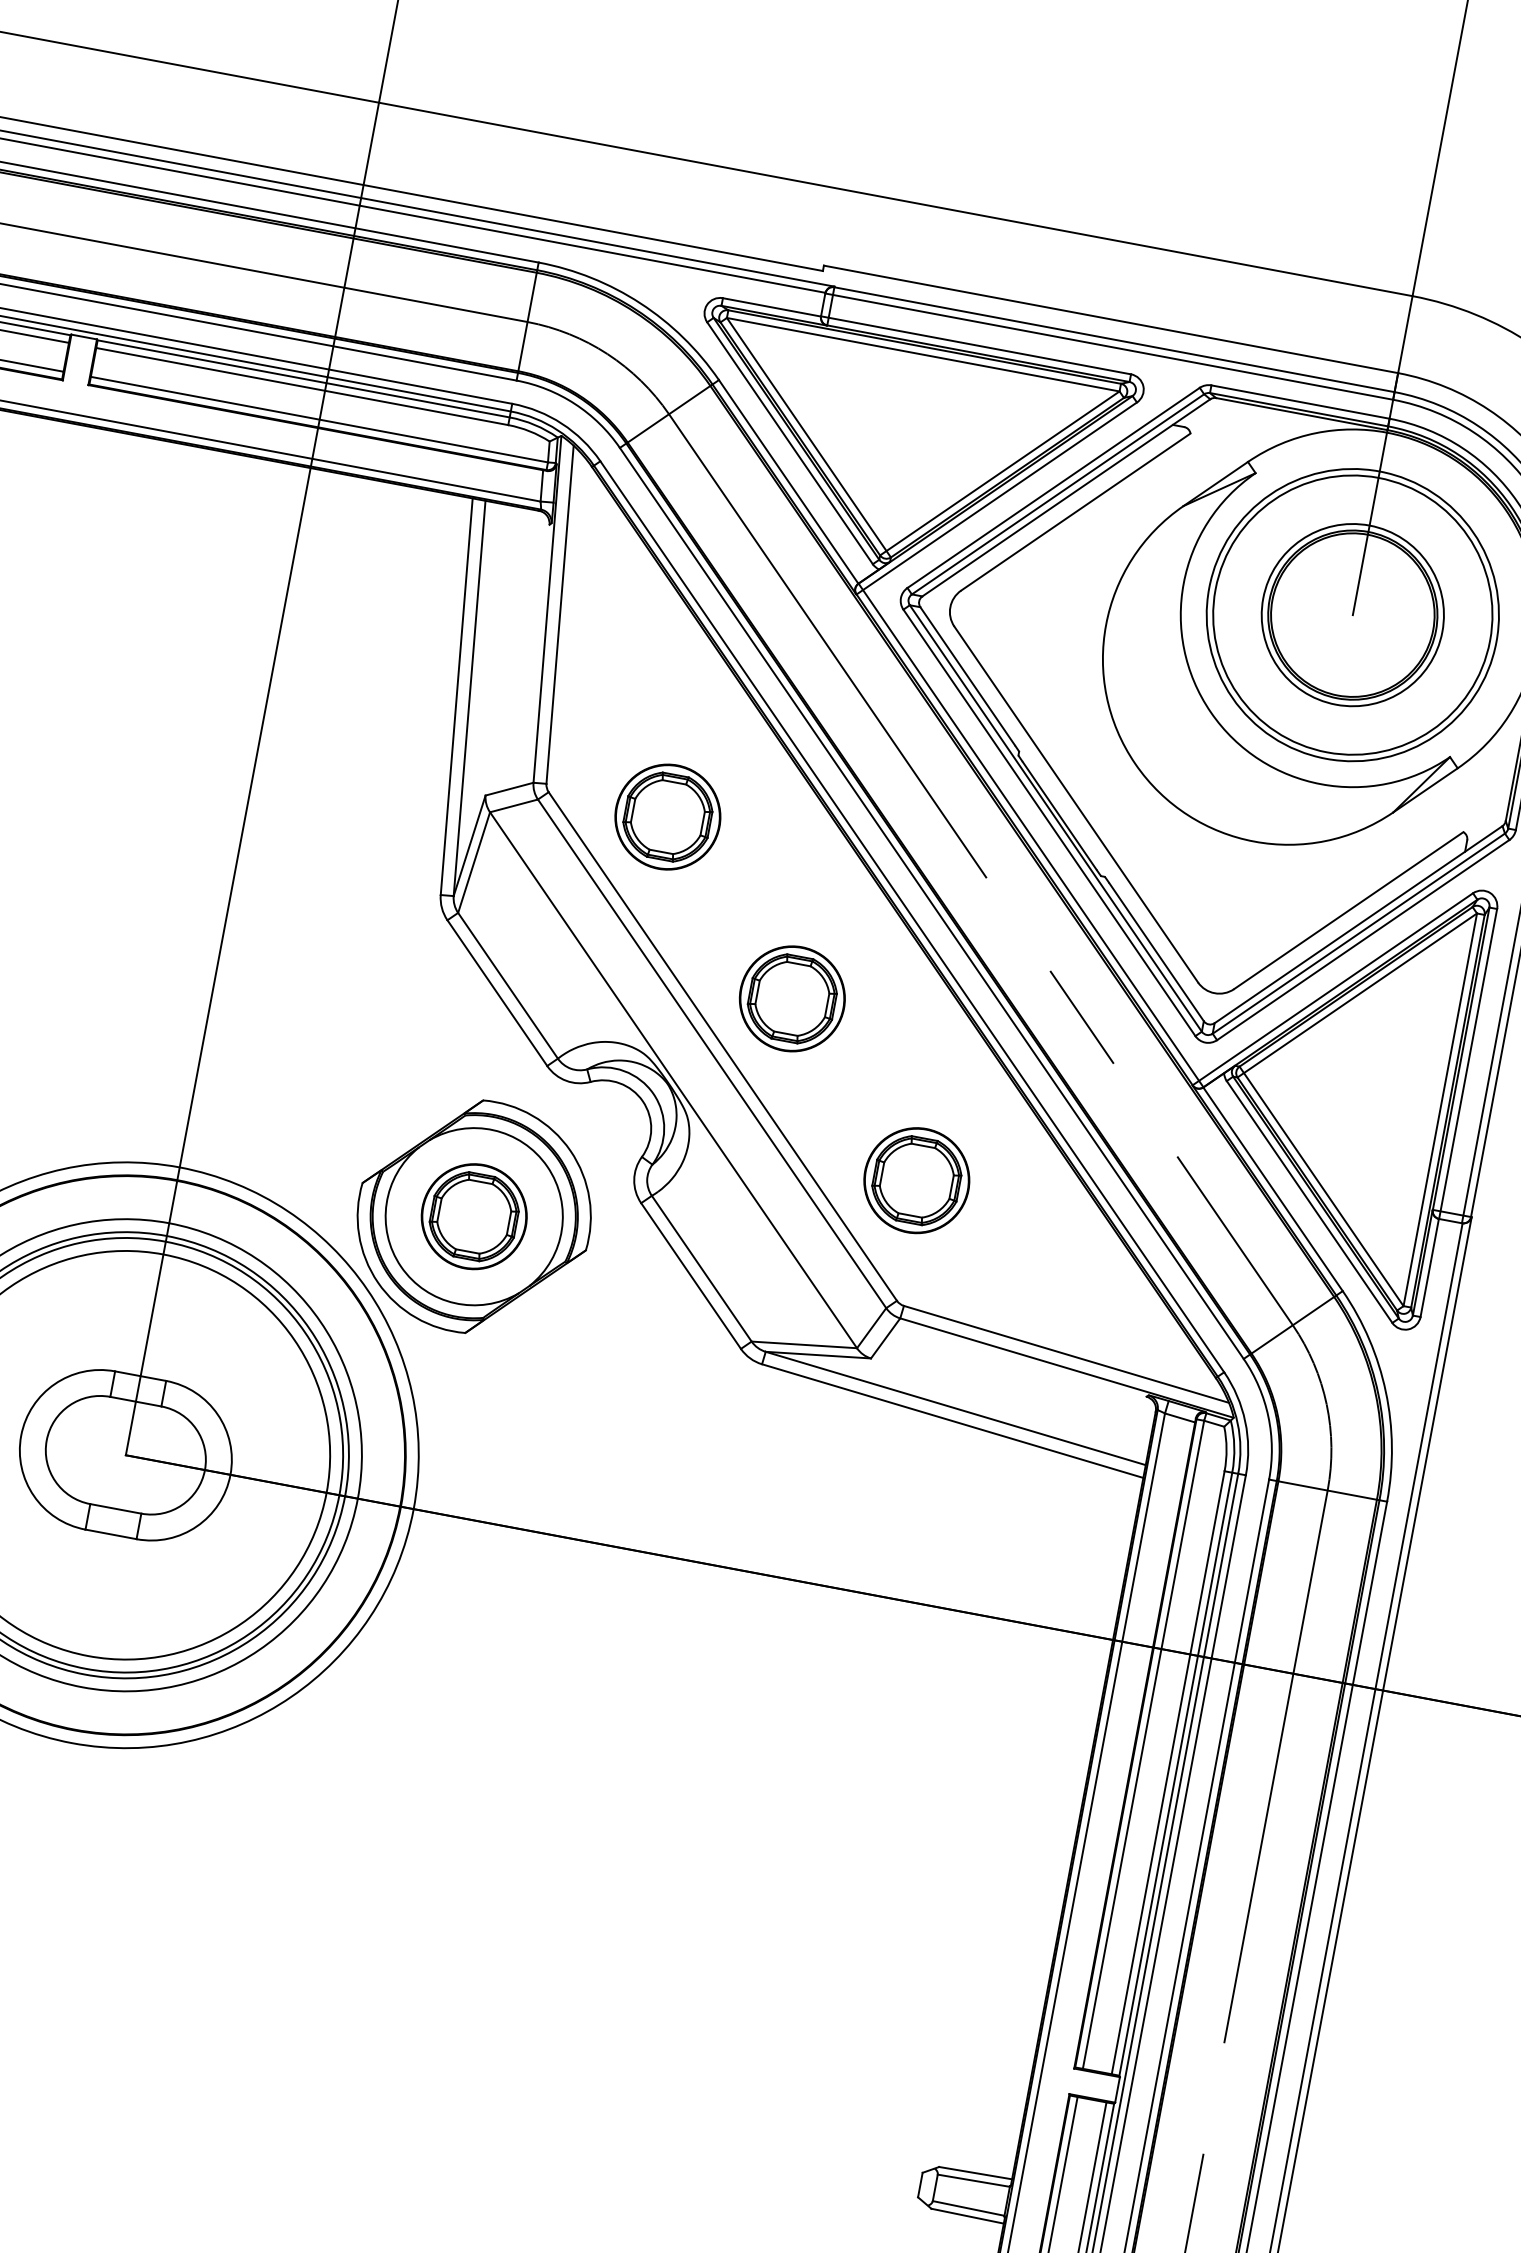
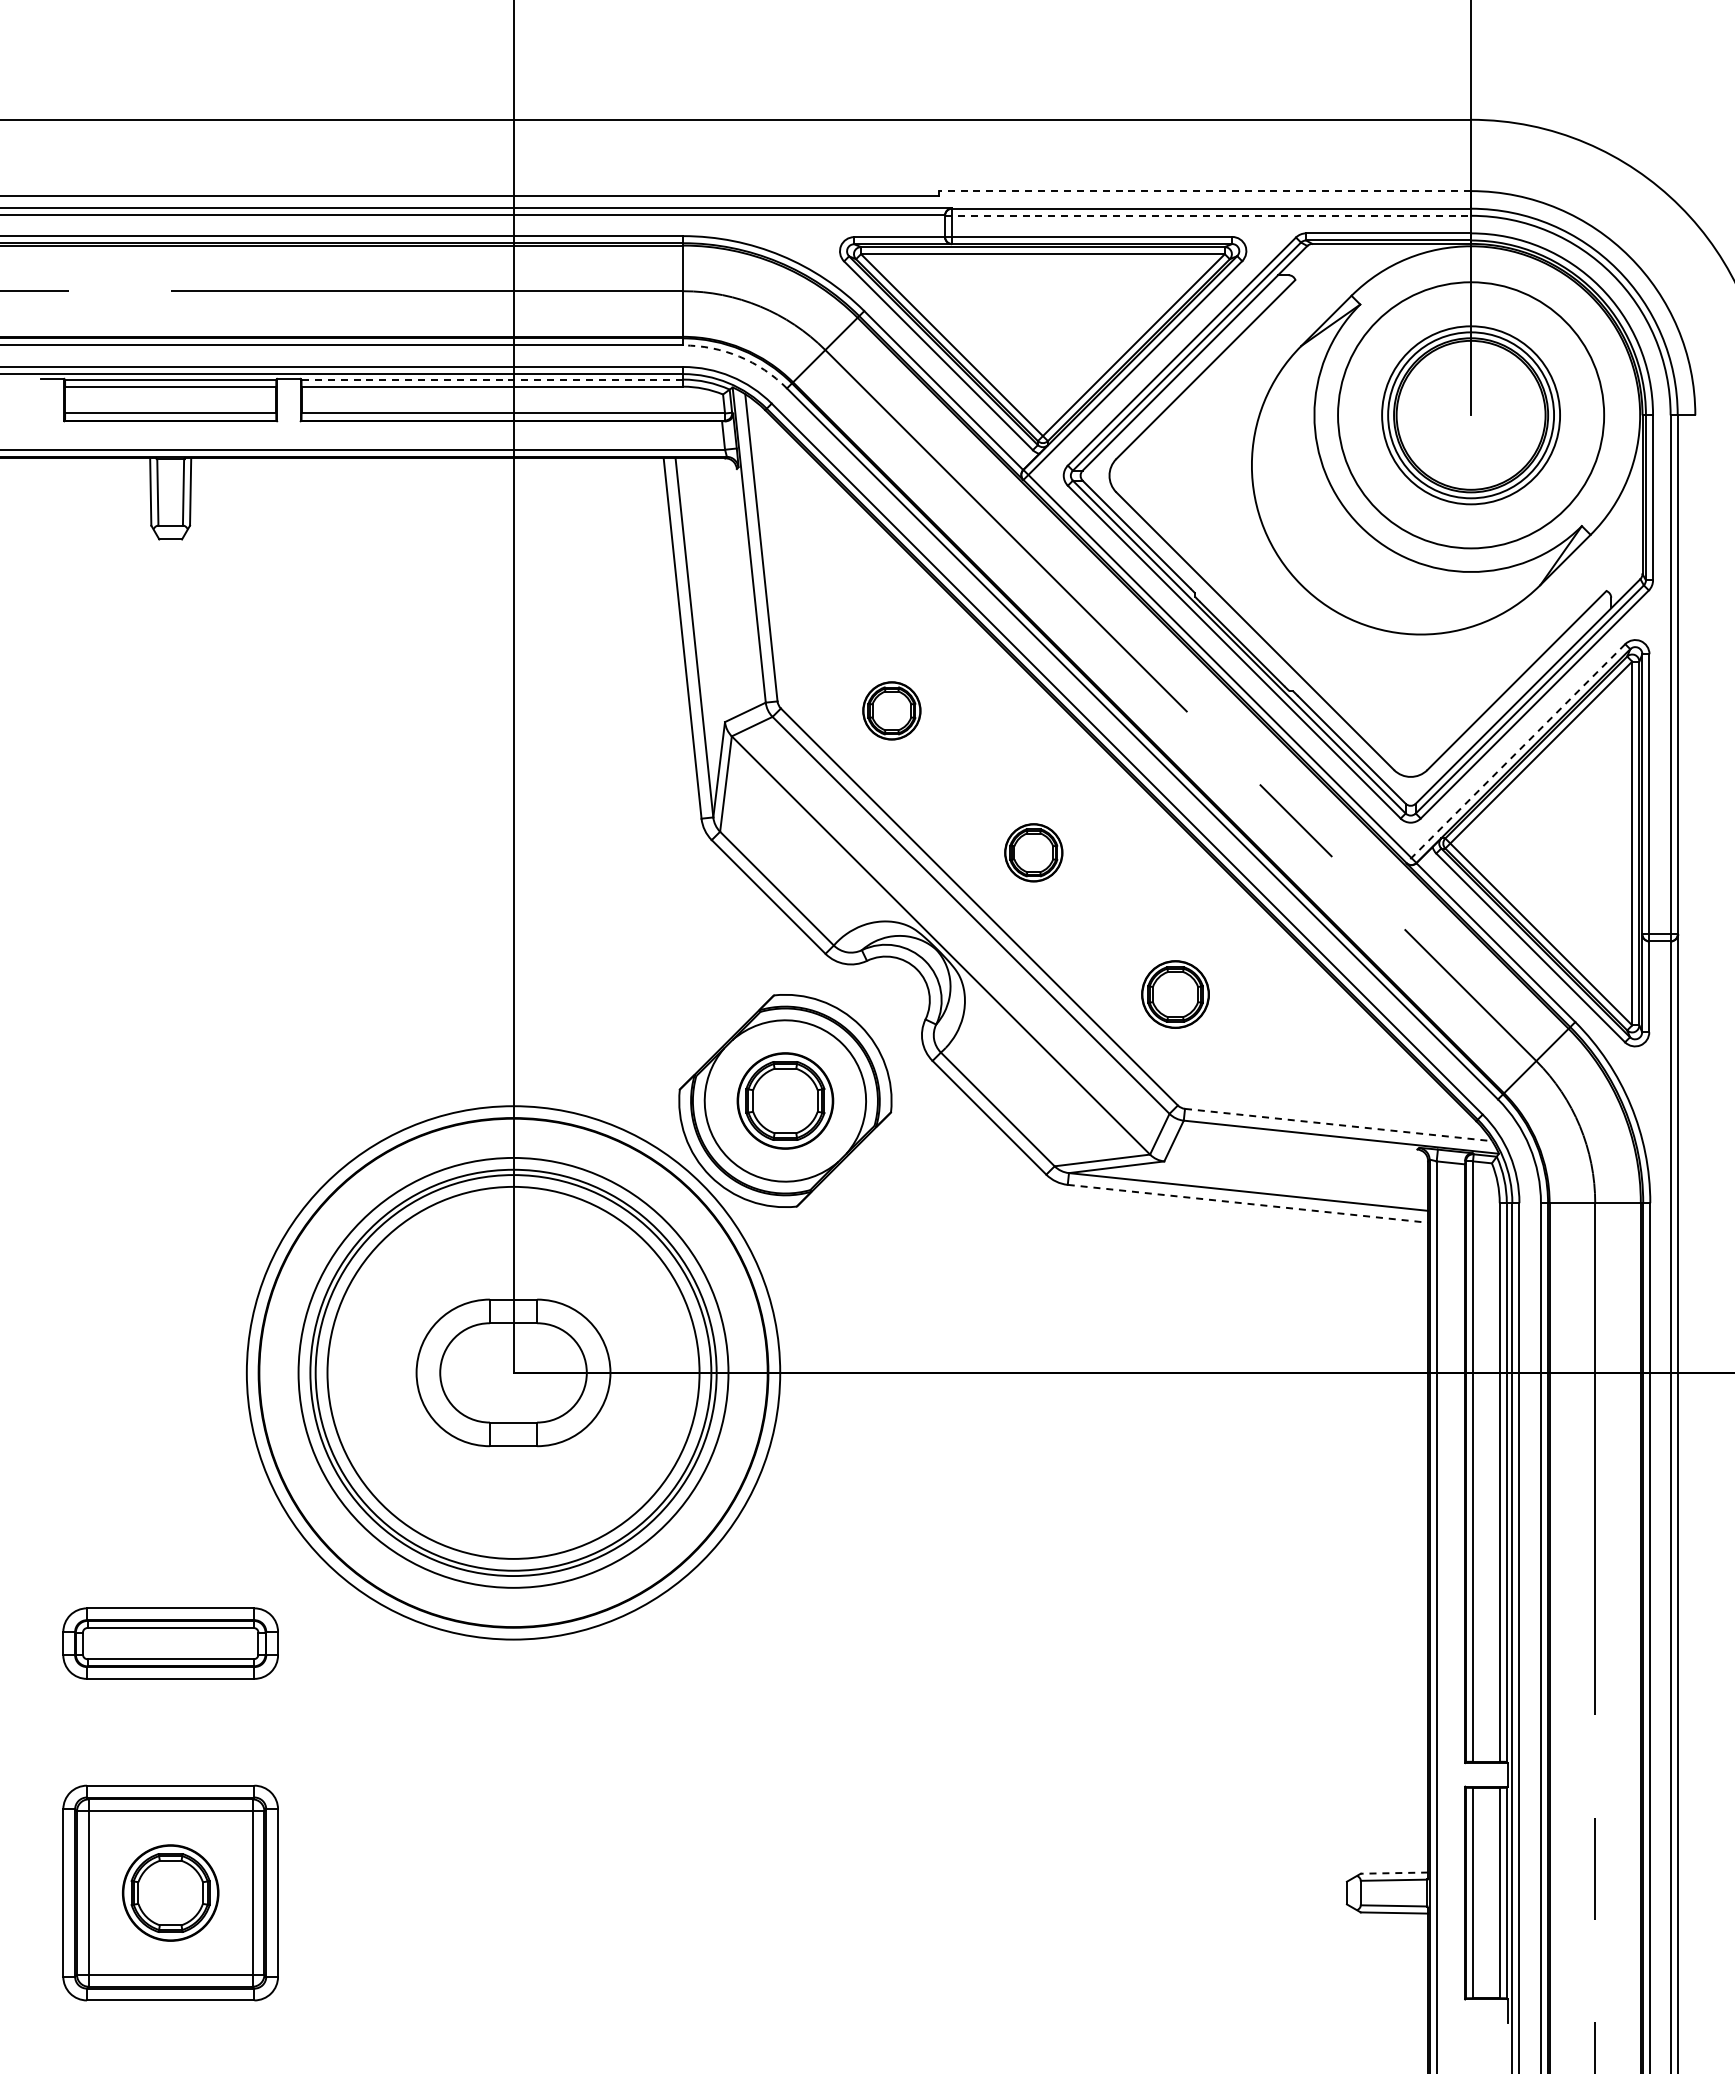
line: (1111, 319) -> (1205, 191), solid -> dashed
line: (1109, 346) -> (1208, 215), solid -> dashed
line: (303, 378) -> (492, 379), solid -> dashed
arc: (575, 403) -> (739, 356), solid -> dashed
circle: (1352, 615) -> (1470, 415), size x0.7
part: (667, 816) -> (891, 710), size x0.6
line: (1332, 989) -> (1515, 753), solid -> dashed
part: (792, 998) -> (1033, 852), size x0.6
part: (916, 1180) -> (1175, 994), size x0.7
line: (1067, 1355) -> (1339, 1125), solid -> dashed
line: (953, 1420) -> (1248, 1203), solid -> dashed
line: (975, 2173) -> (1394, 1873), solid -> dashed

